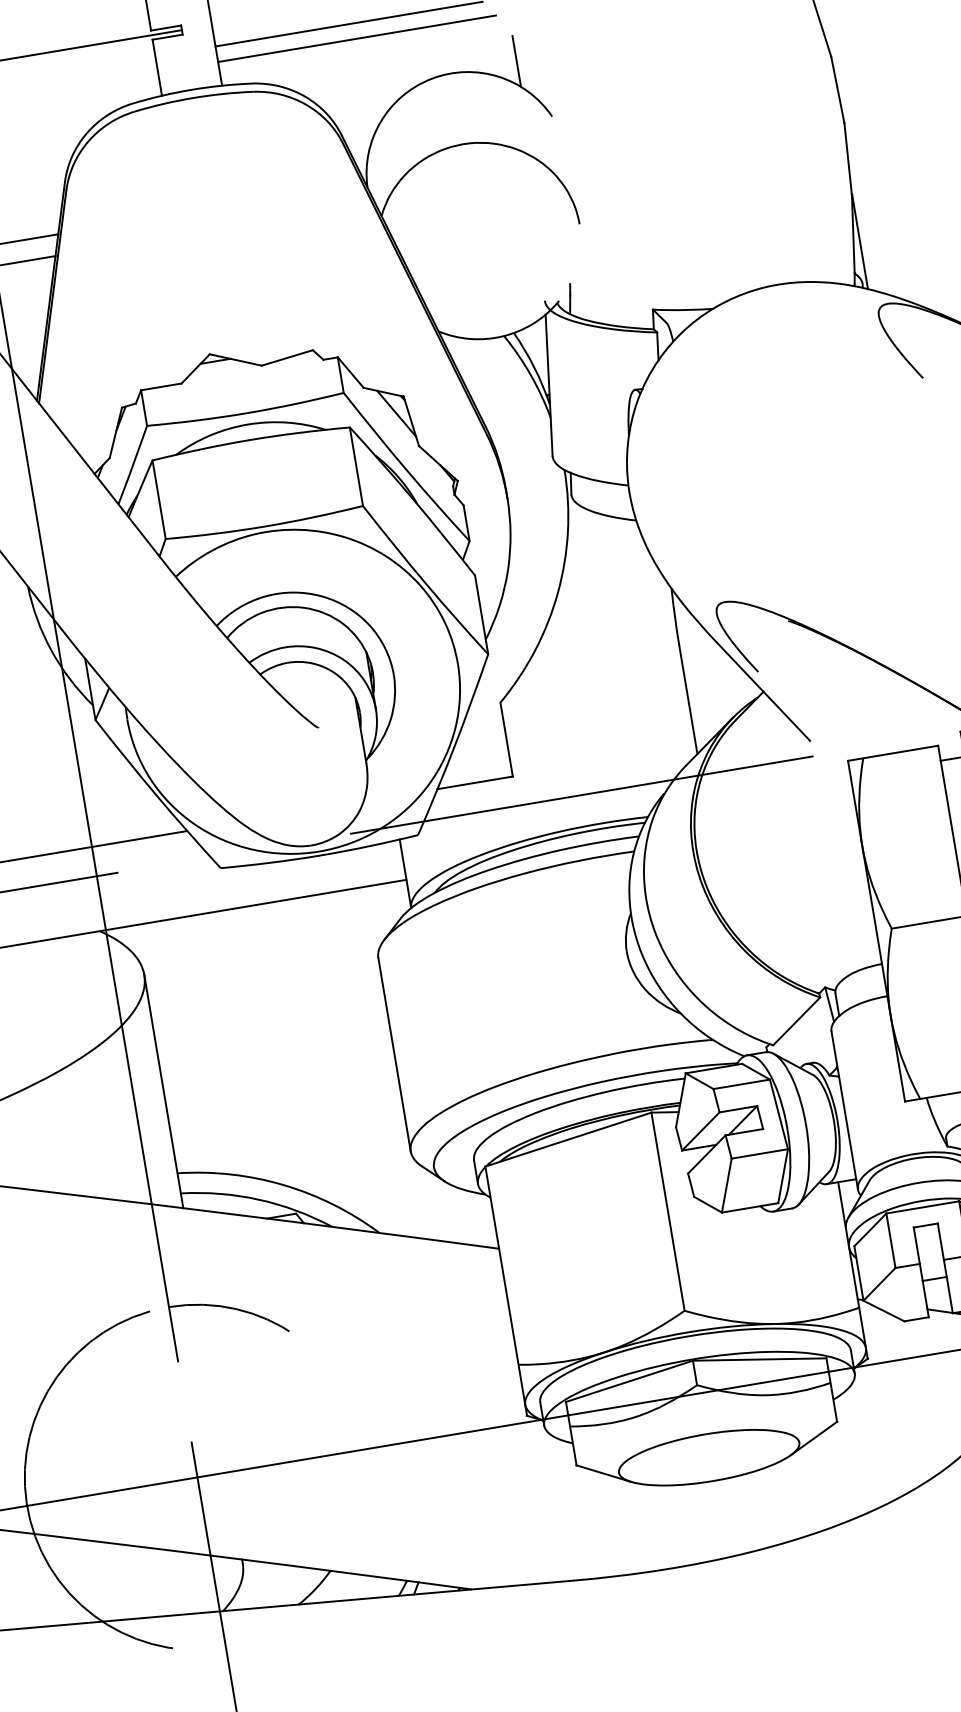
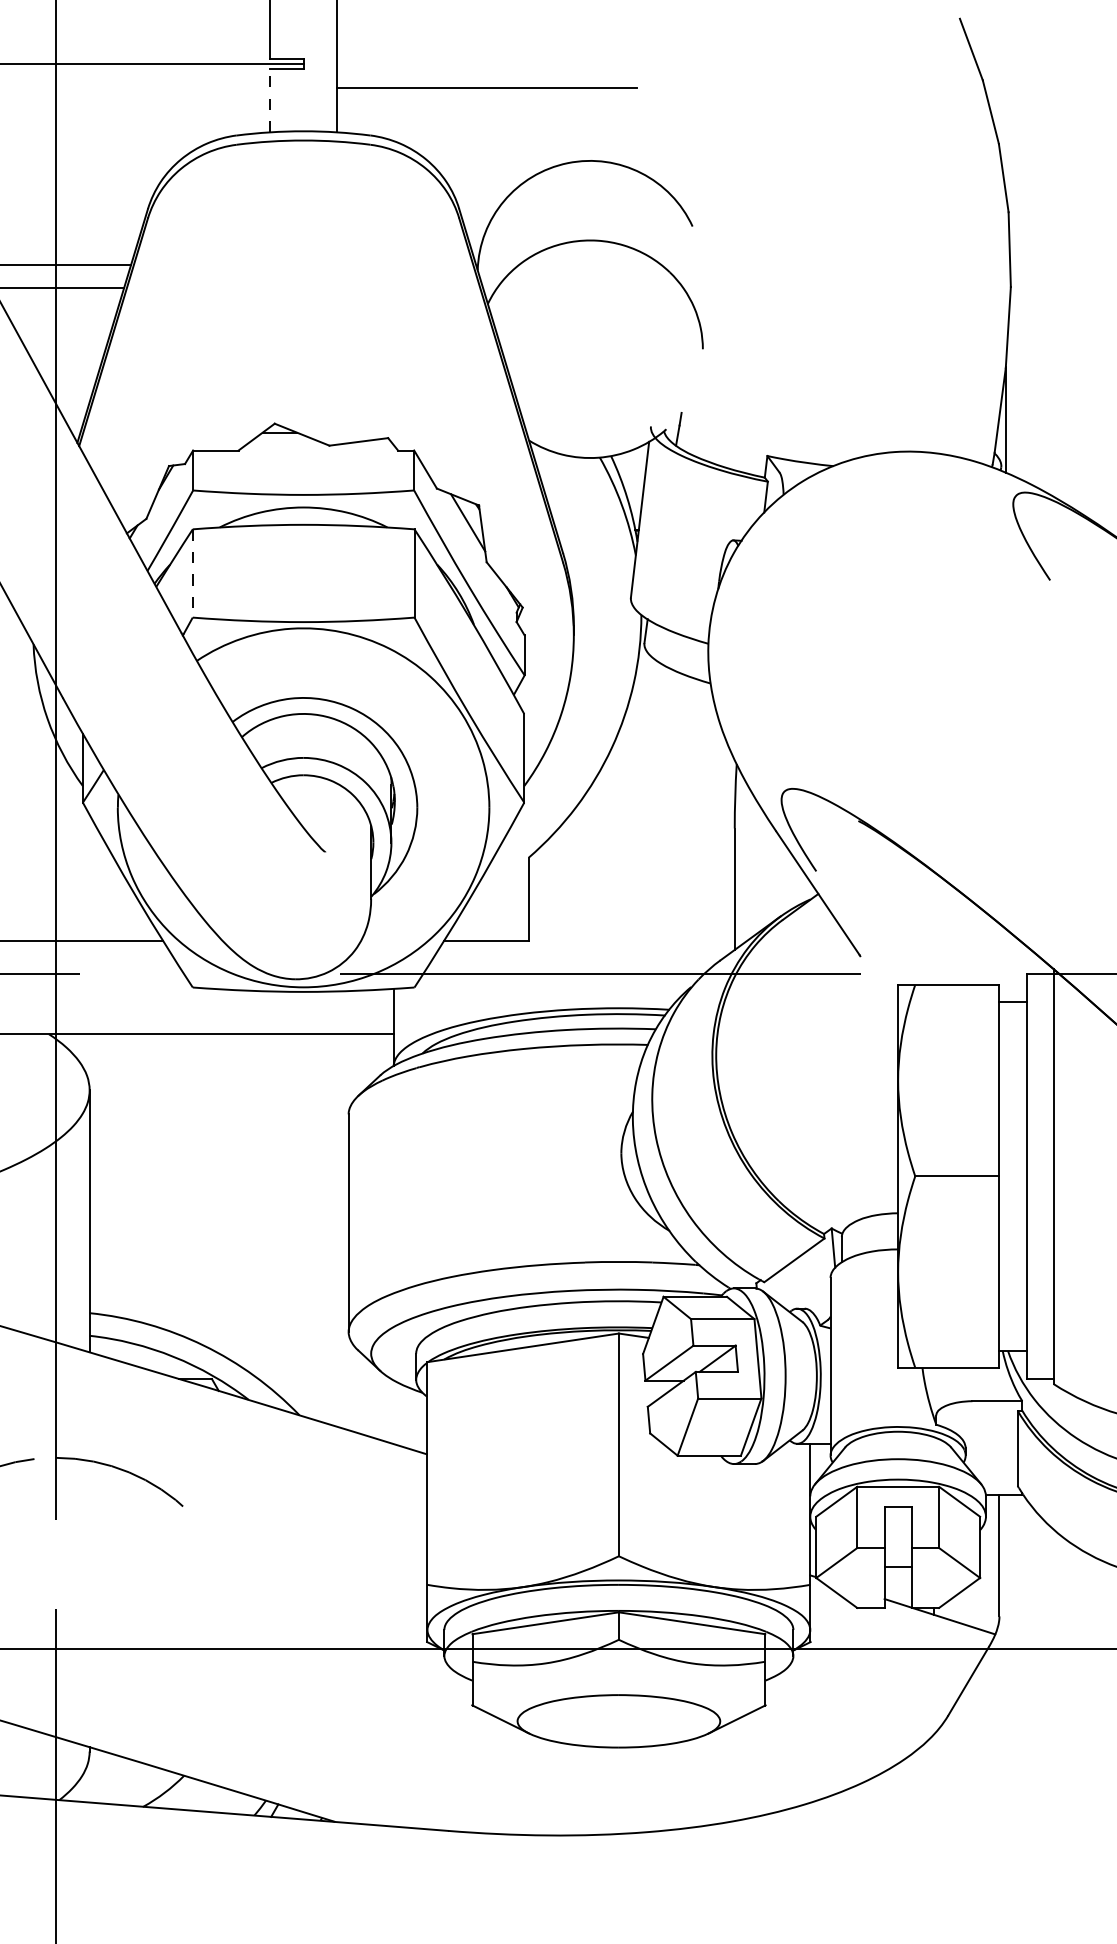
line: (357, 38) -> (493, 105), removed
line: (516, 61) -> (663, 159), removed
line: (156, 67) -> (269, 100), solid -> dashed
line: (158, 499) -> (192, 573), solid -> dashed

